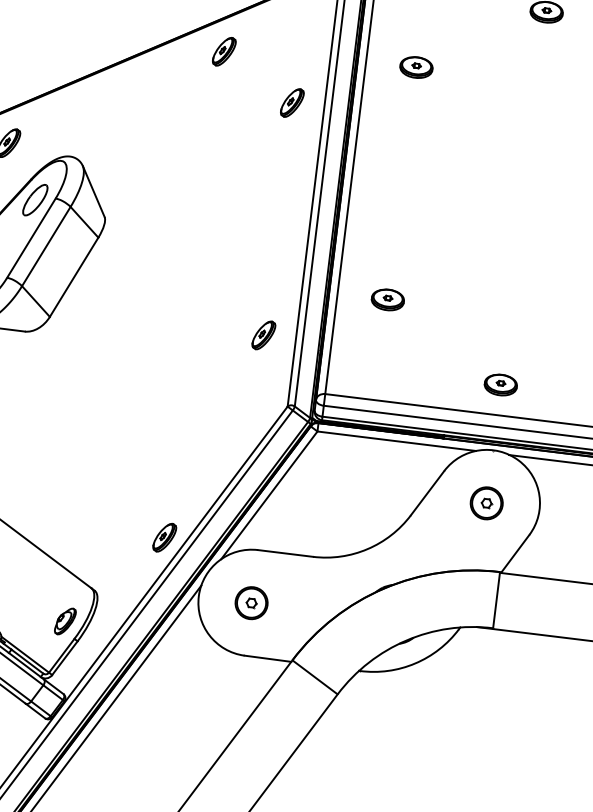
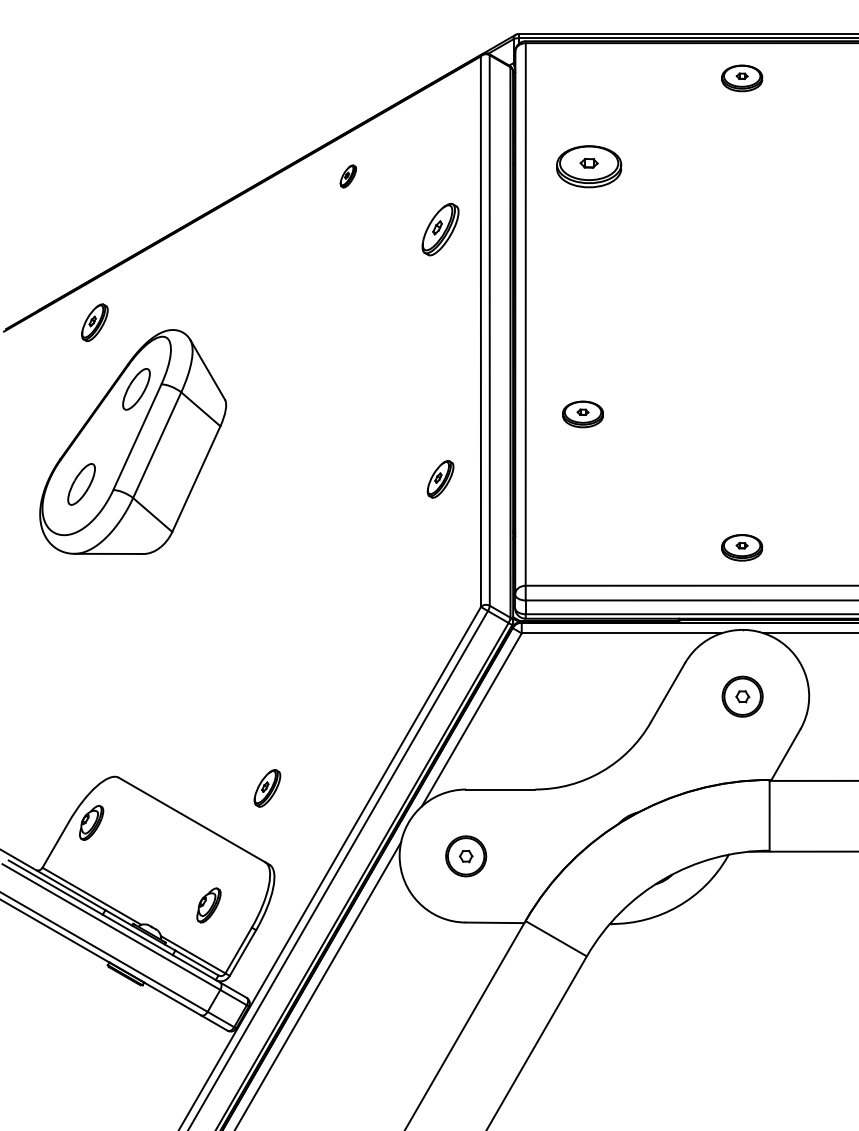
part: (224, 51) -> (348, 176), size x0.6
part: (416, 67) -> (588, 166), size x1.6
part: (292, 102) -> (440, 229), size x1.4
part: (387, 299) -> (582, 414), moved
part: (263, 335) -> (440, 479), moved
part: (164, 537) -> (267, 788), moved
part: (65, 621) -> (208, 905), moved

